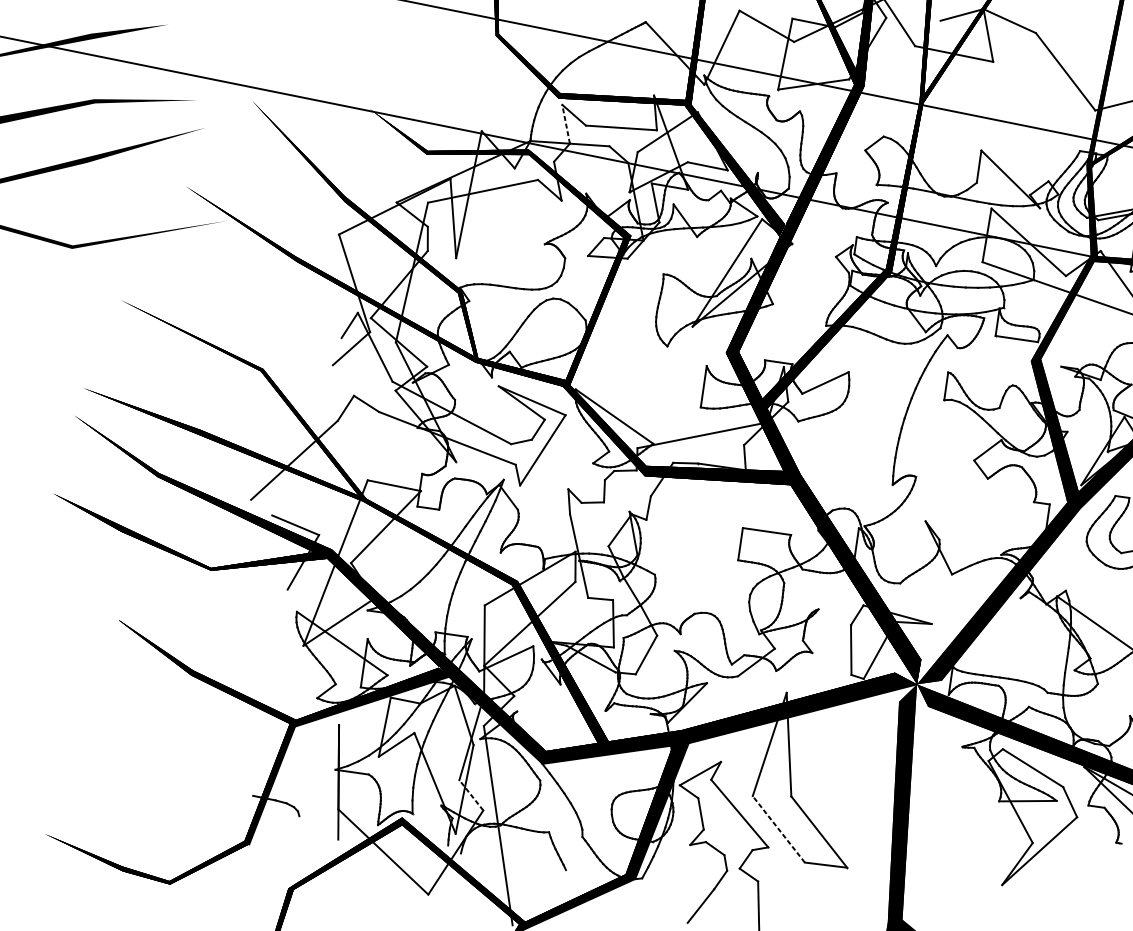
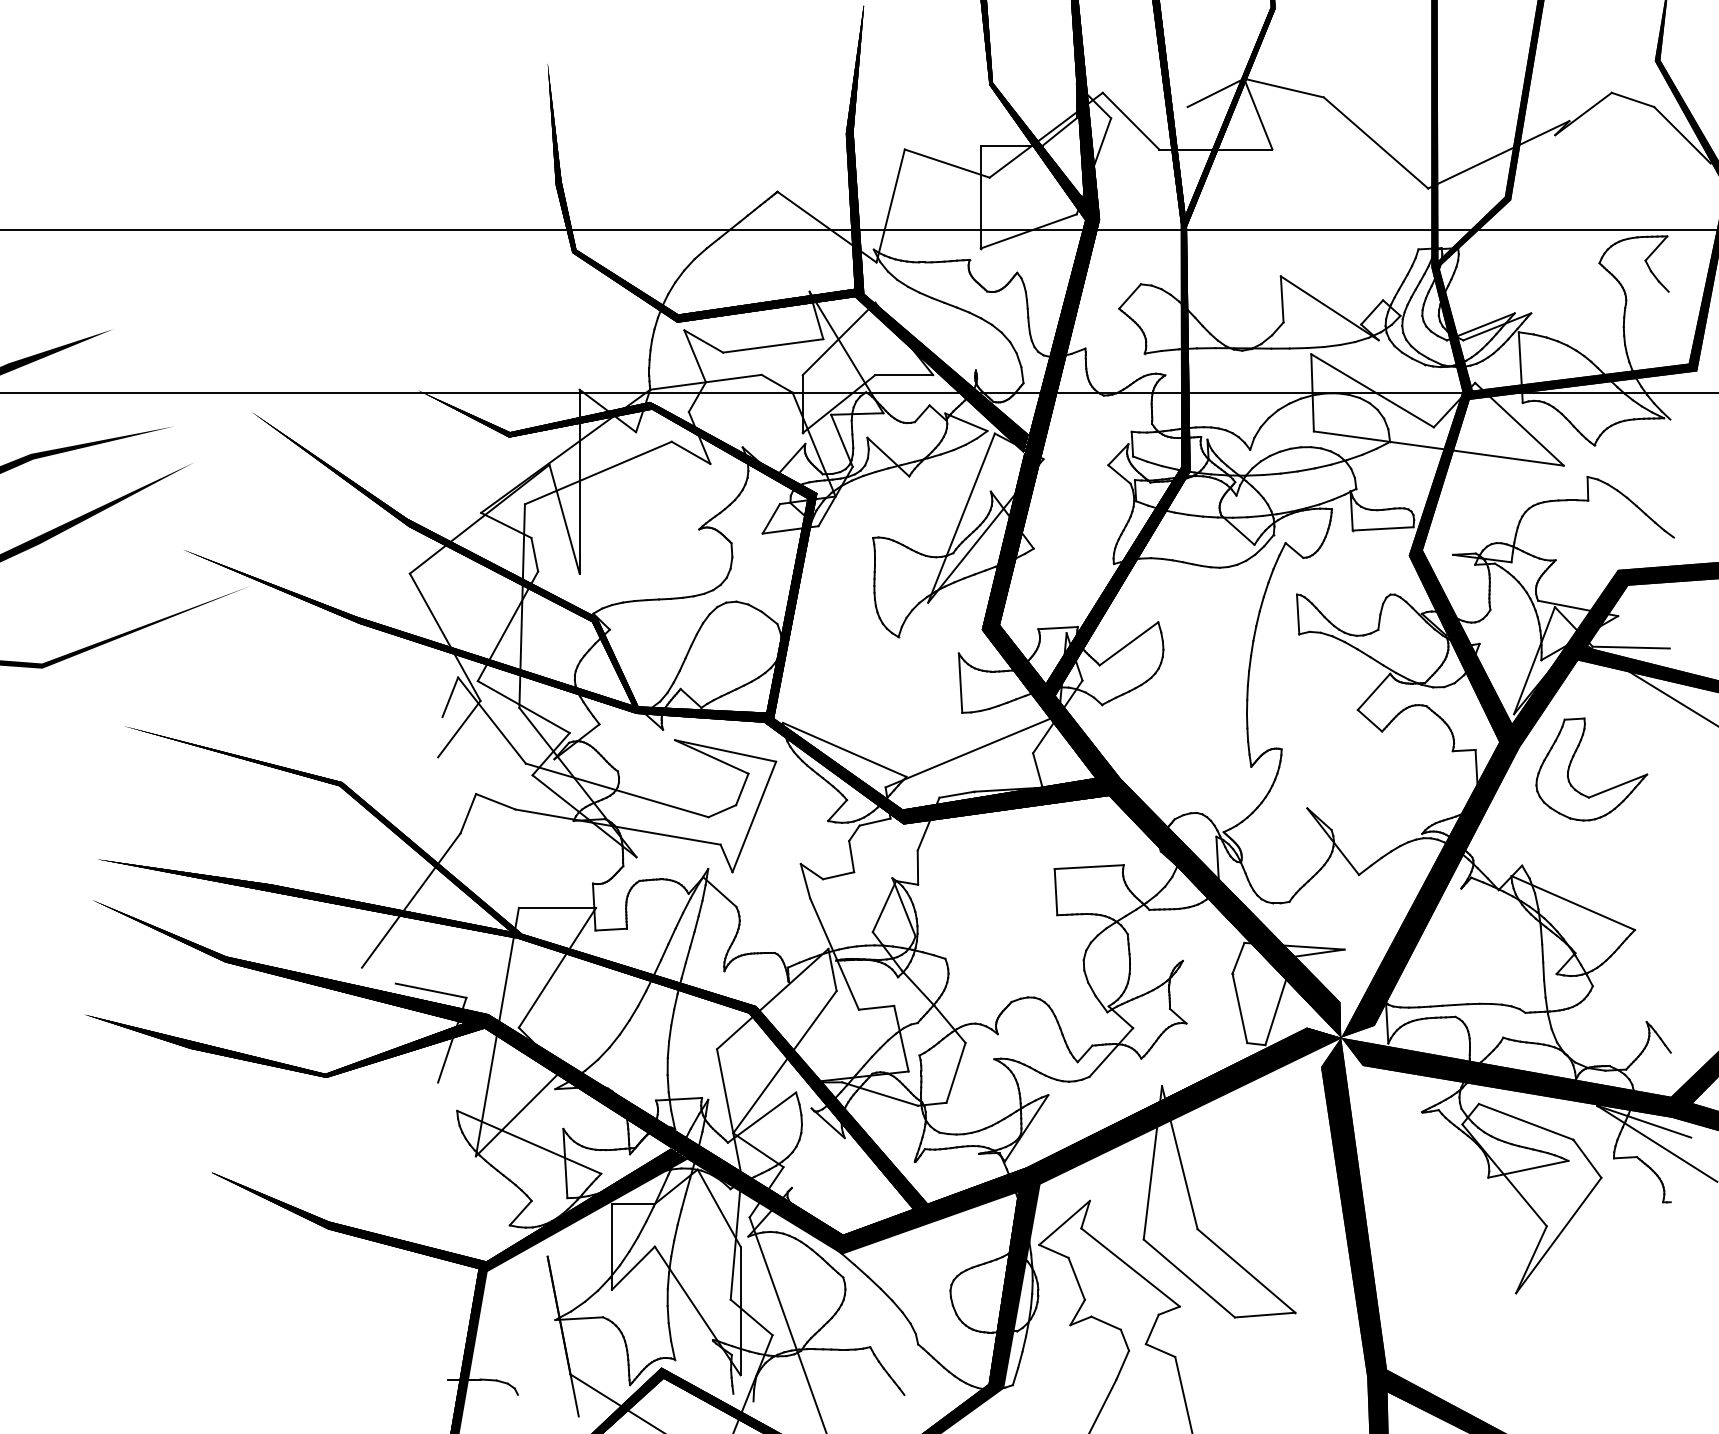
line: (565, 123) -> (694, 355), dashed -> solid
line: (471, 795) -> (751, 1317), dashed -> solid
line: (778, 829) -> (1189, 1278), dashed -> solid

